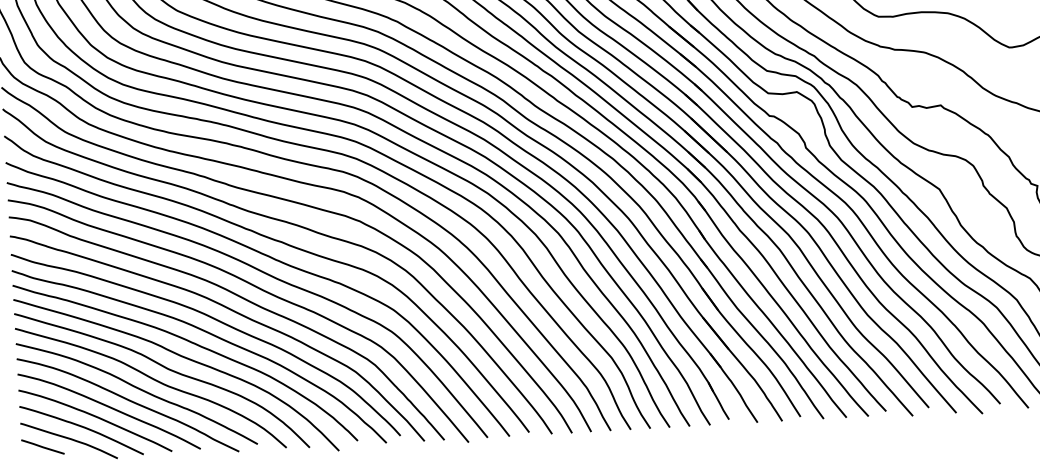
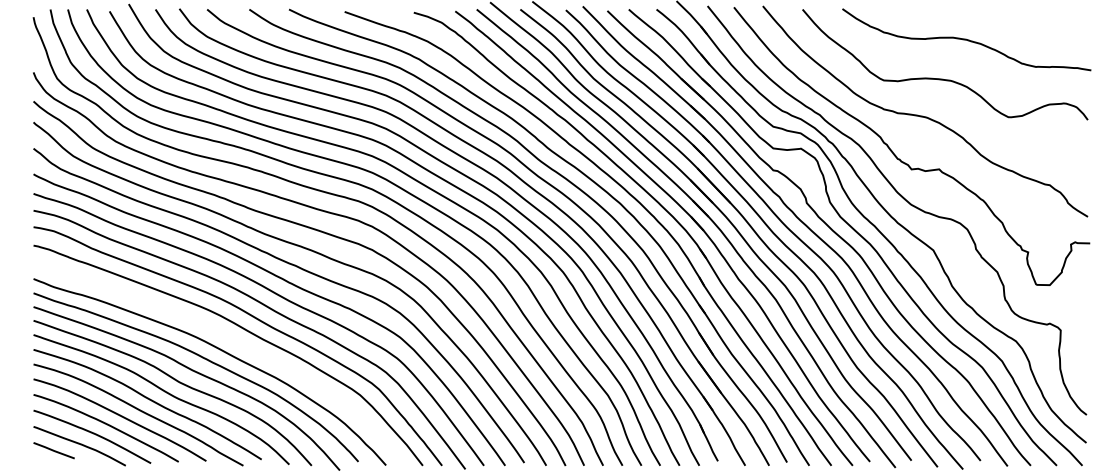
curve: (216, 321) -> (228, 338), removed

